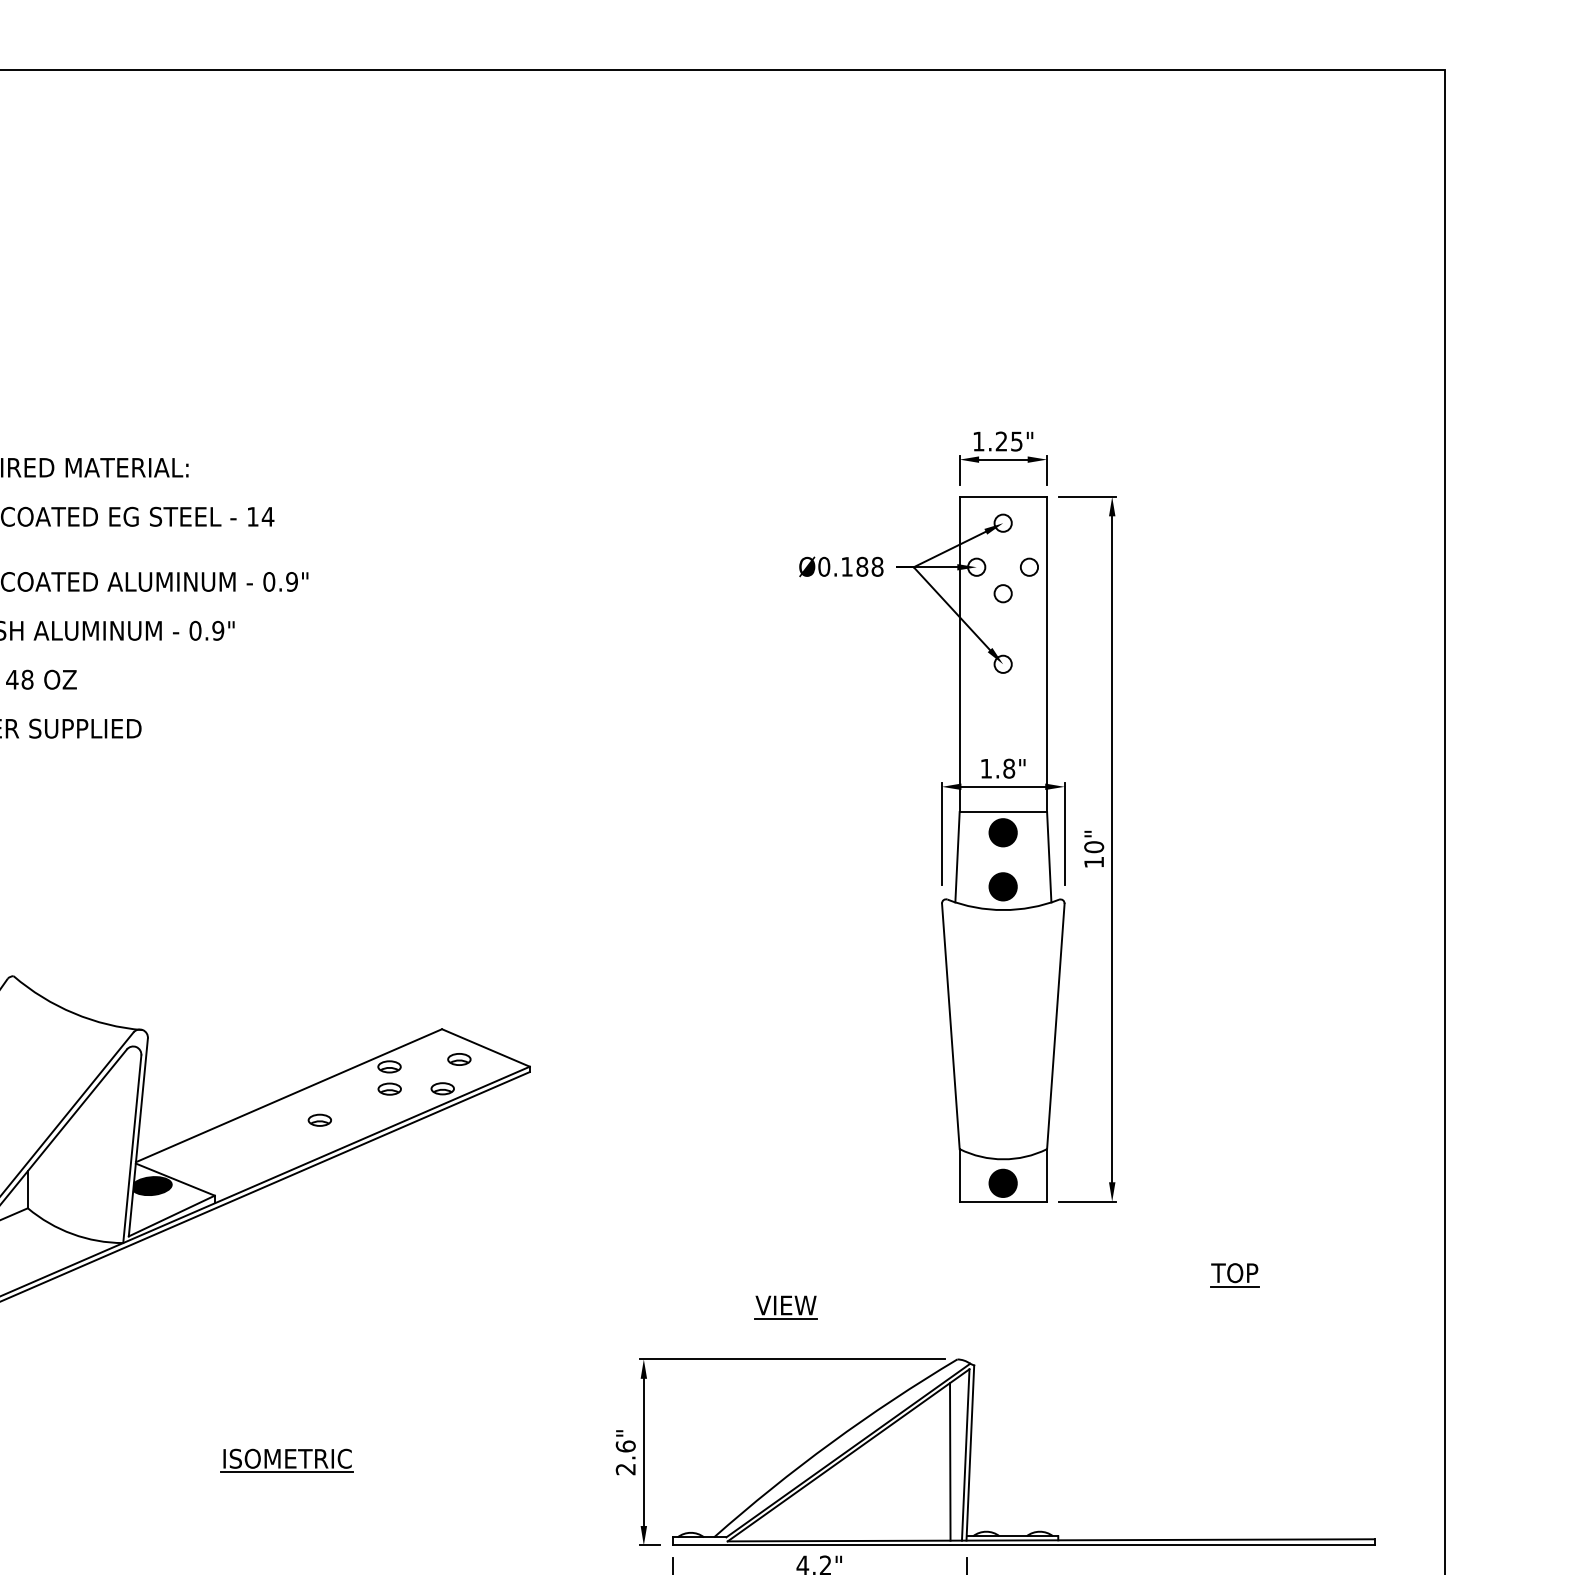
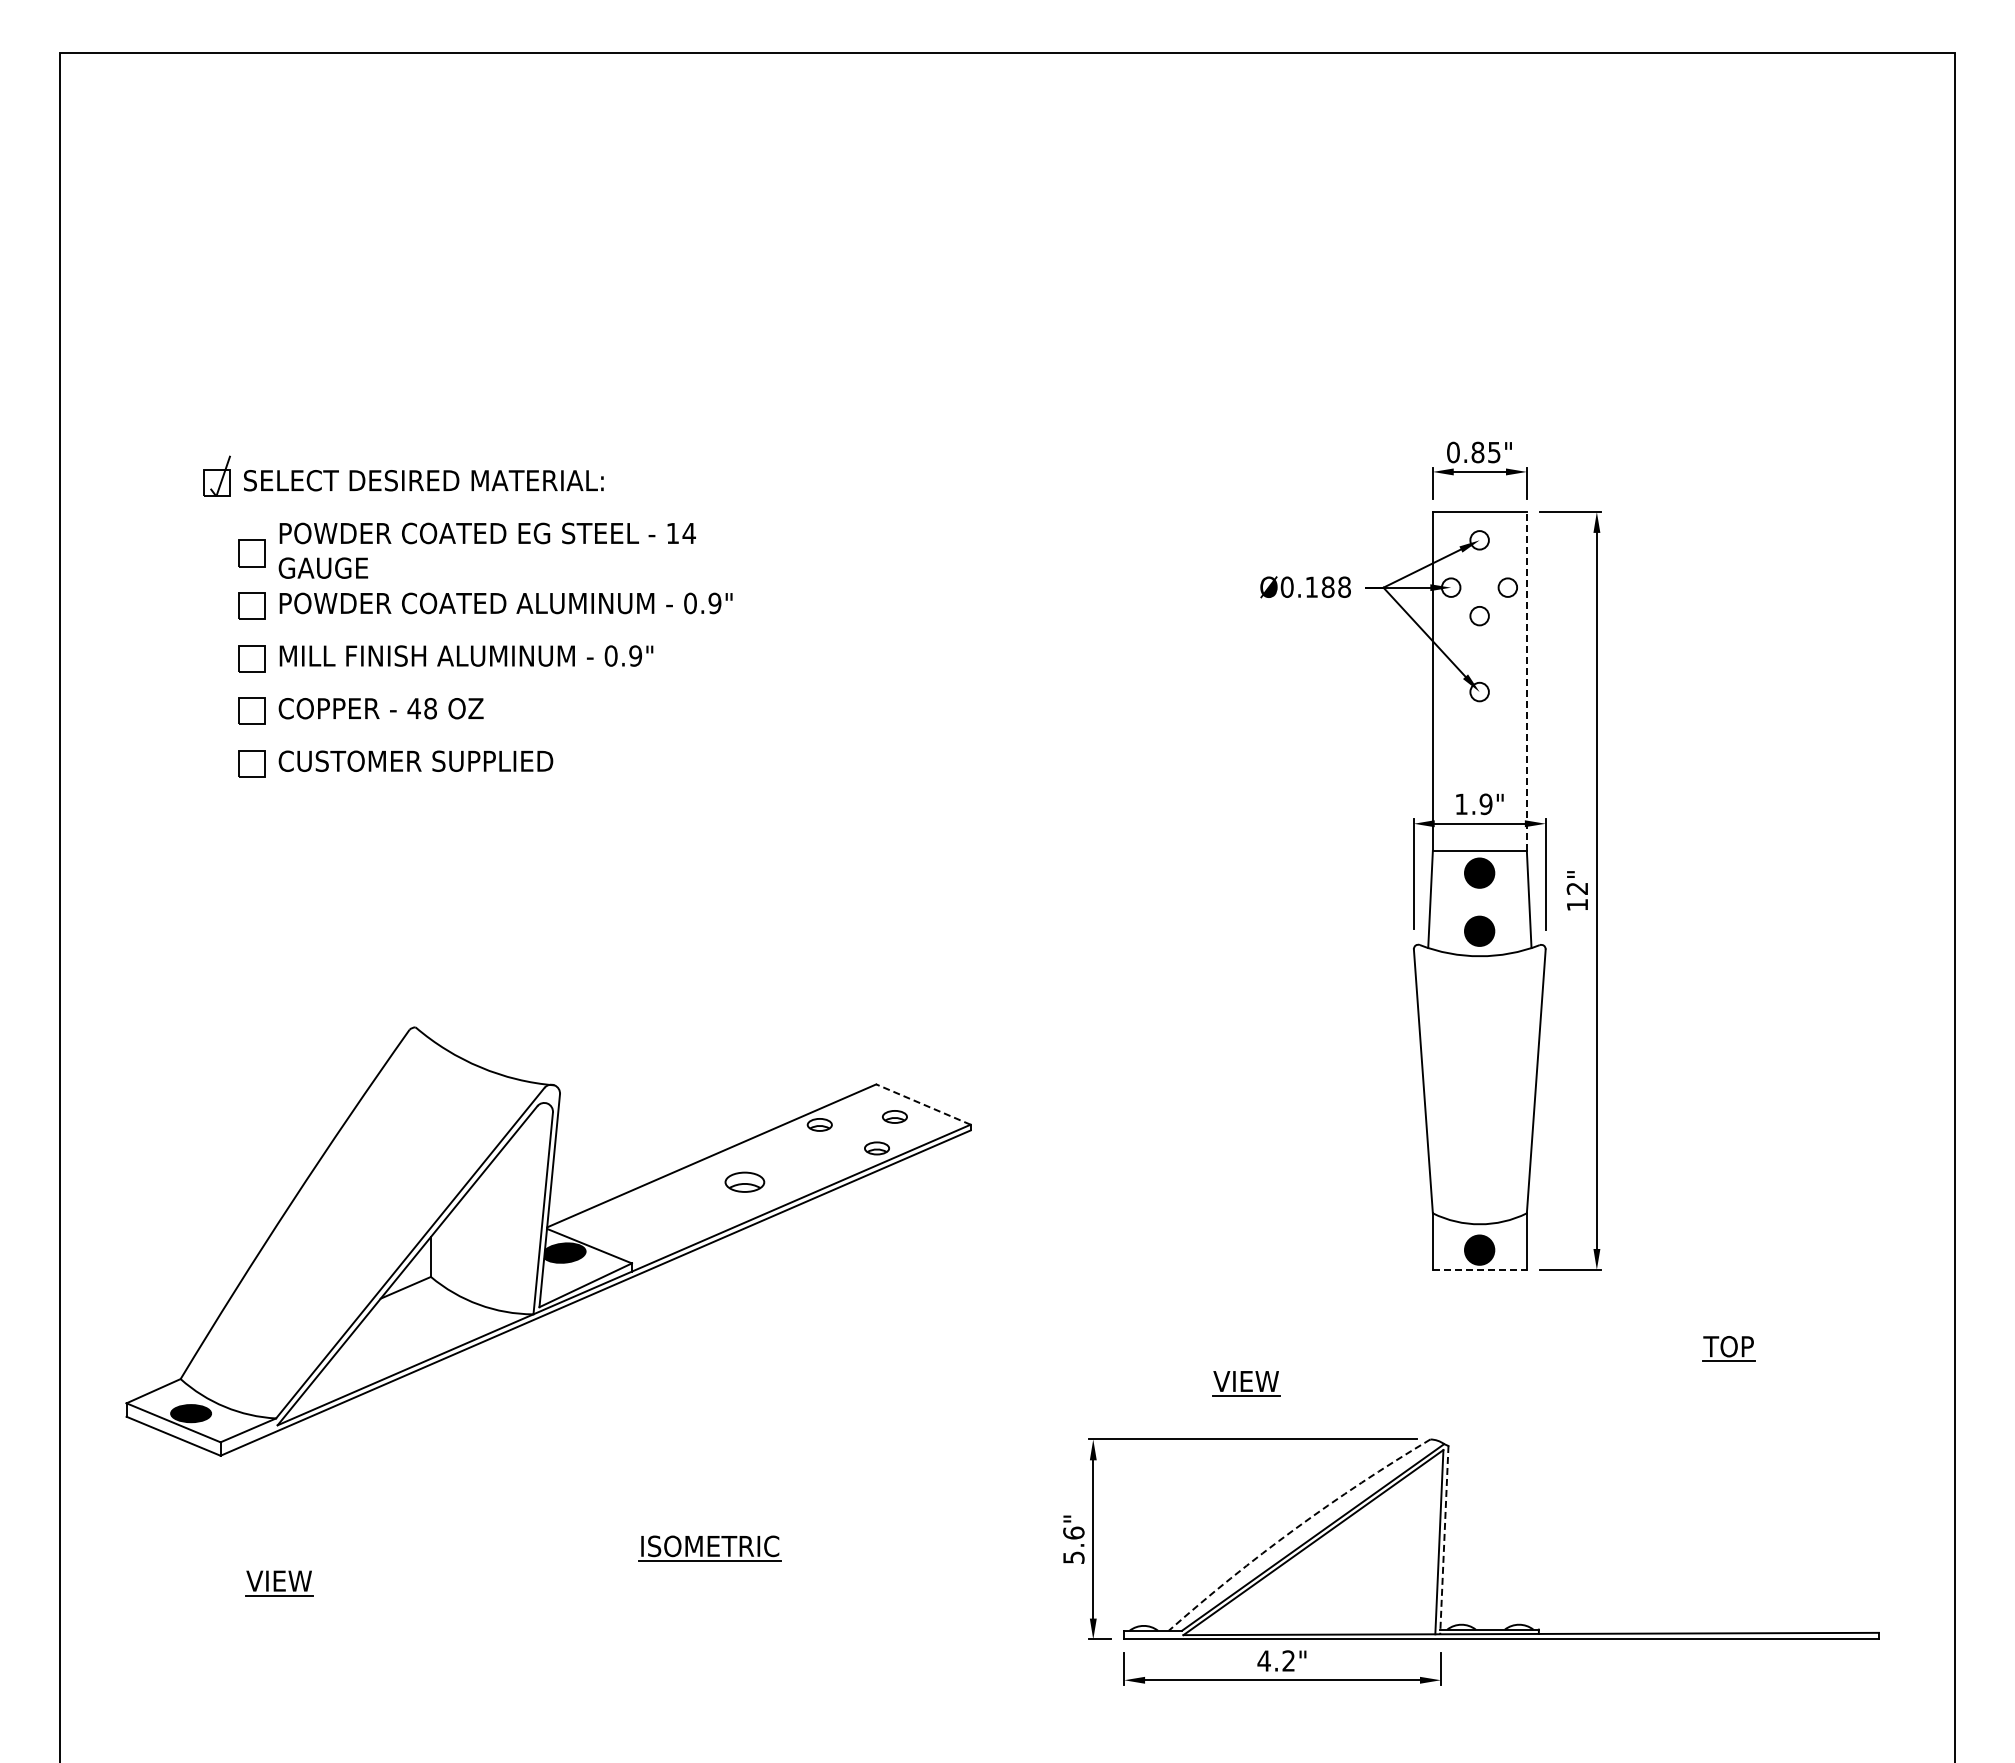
text: (990, 441) -> (1465, 452), 1.25" -> 0.85"
line: (1046, 653) -> (1526, 680), solid -> dashed
text: (1008, 768) -> (1485, 804), 1.8" -> 1.9"
text: (1094, 847) -> (1577, 888), 10" -> 12"
line: (485, 1047) -> (923, 1104), solid -> dashed
part: (389, 1088) -> (819, 1148), removed
part: (319, 1120) -> (744, 1182), size x1.6
line: (1003, 1201) -> (1479, 1269), solid -> dashed
arc: (831, 1443) -> (1295, 1529), solid -> dashed
line: (970, 1453) -> (1444, 1540), solid -> dashed
line: (950, 1461) -> (1422, 1549), removed
text: (625, 1469) -> (1073, 1557), 2.6" -> 5.6"

